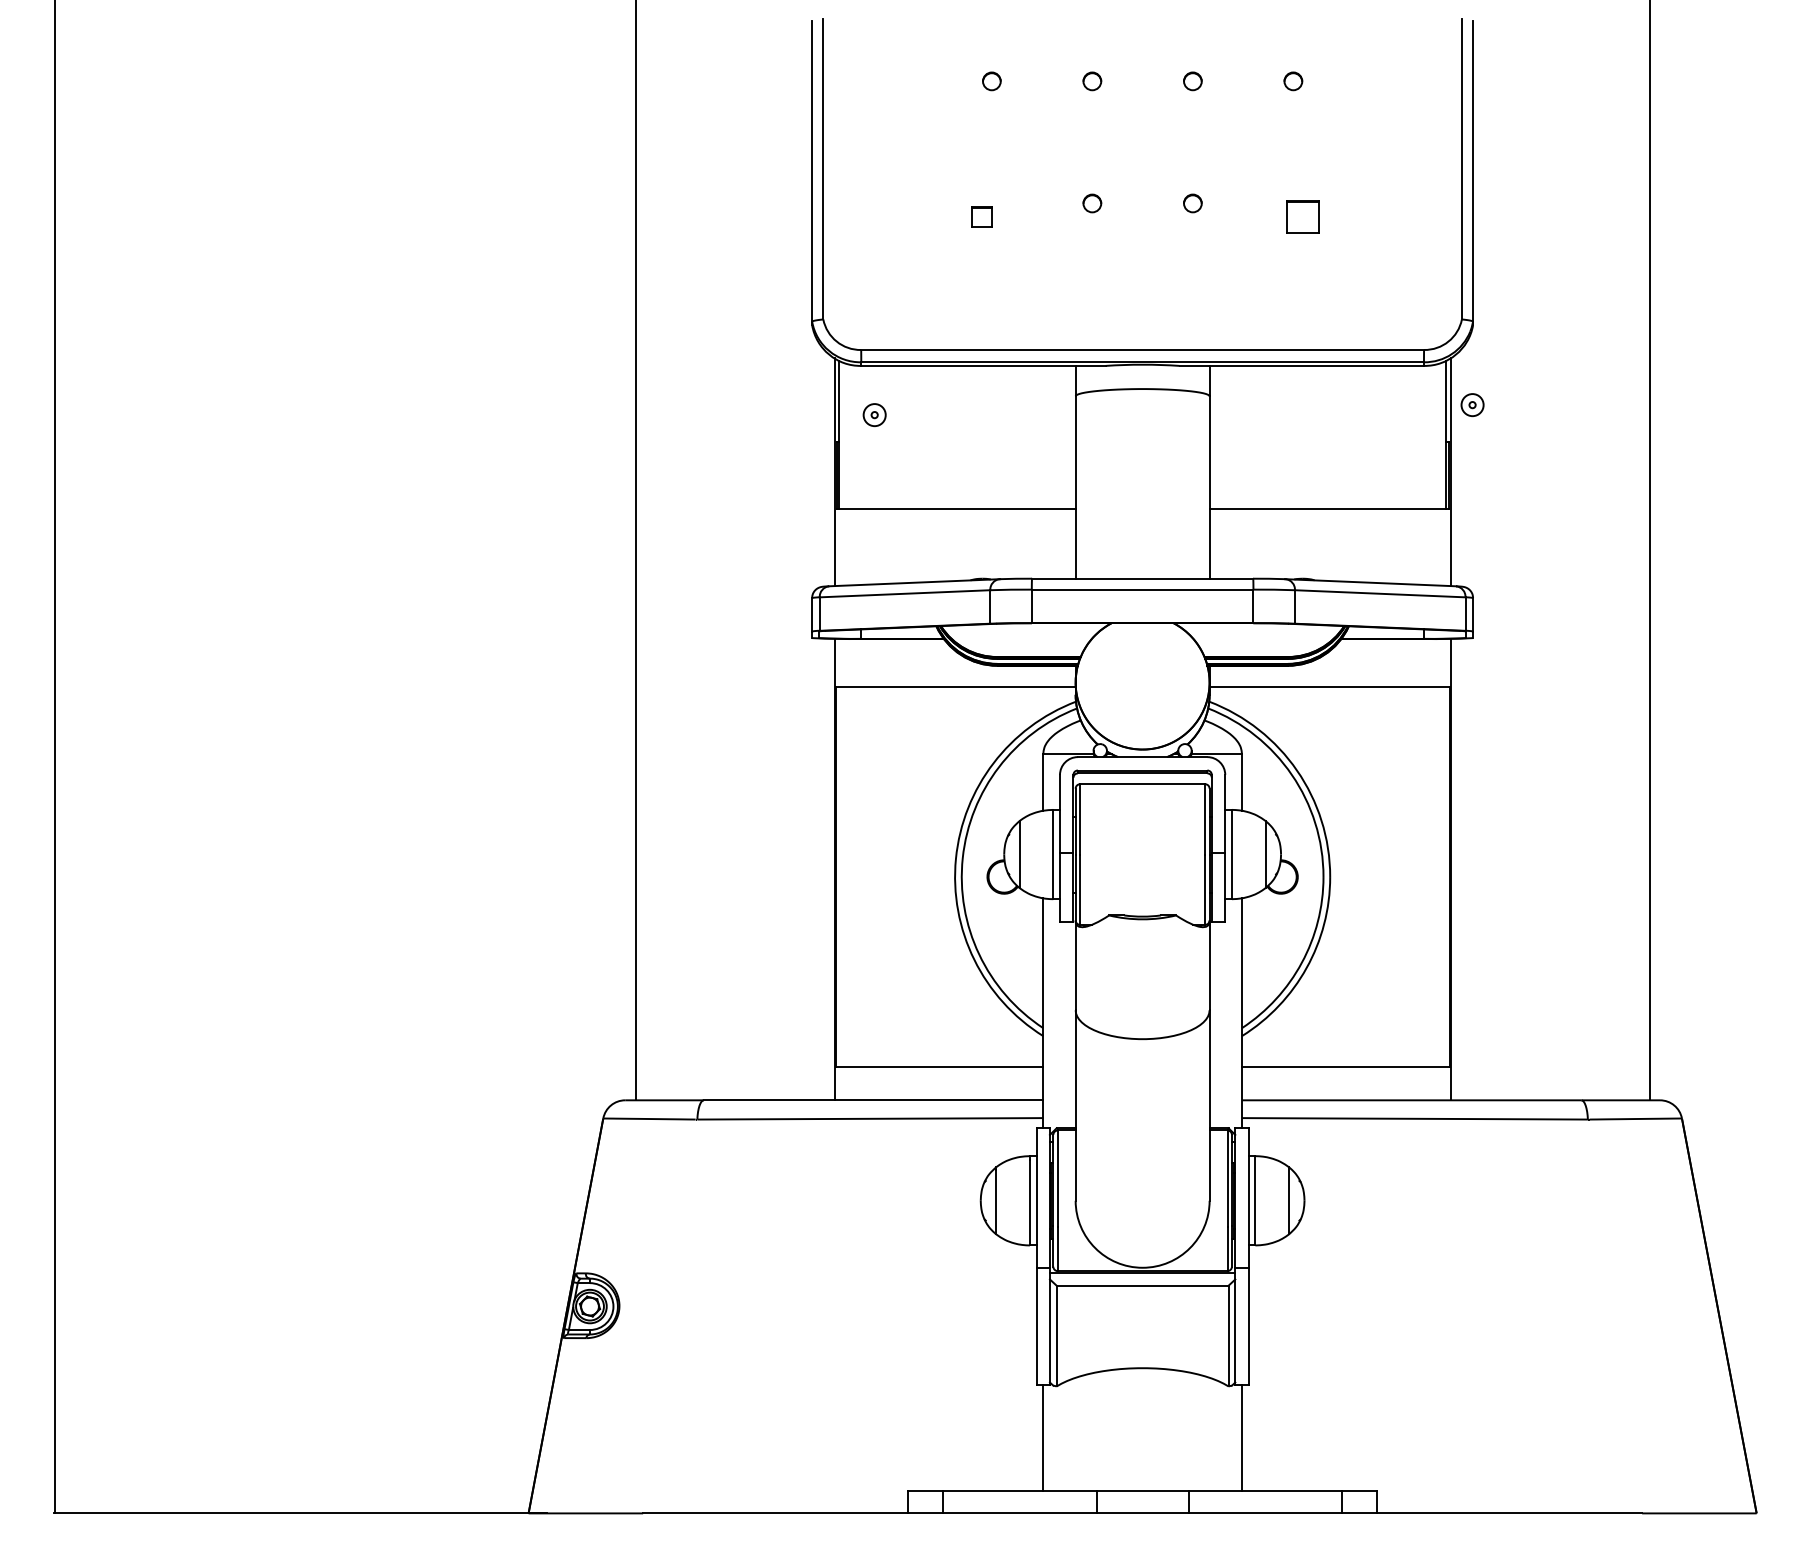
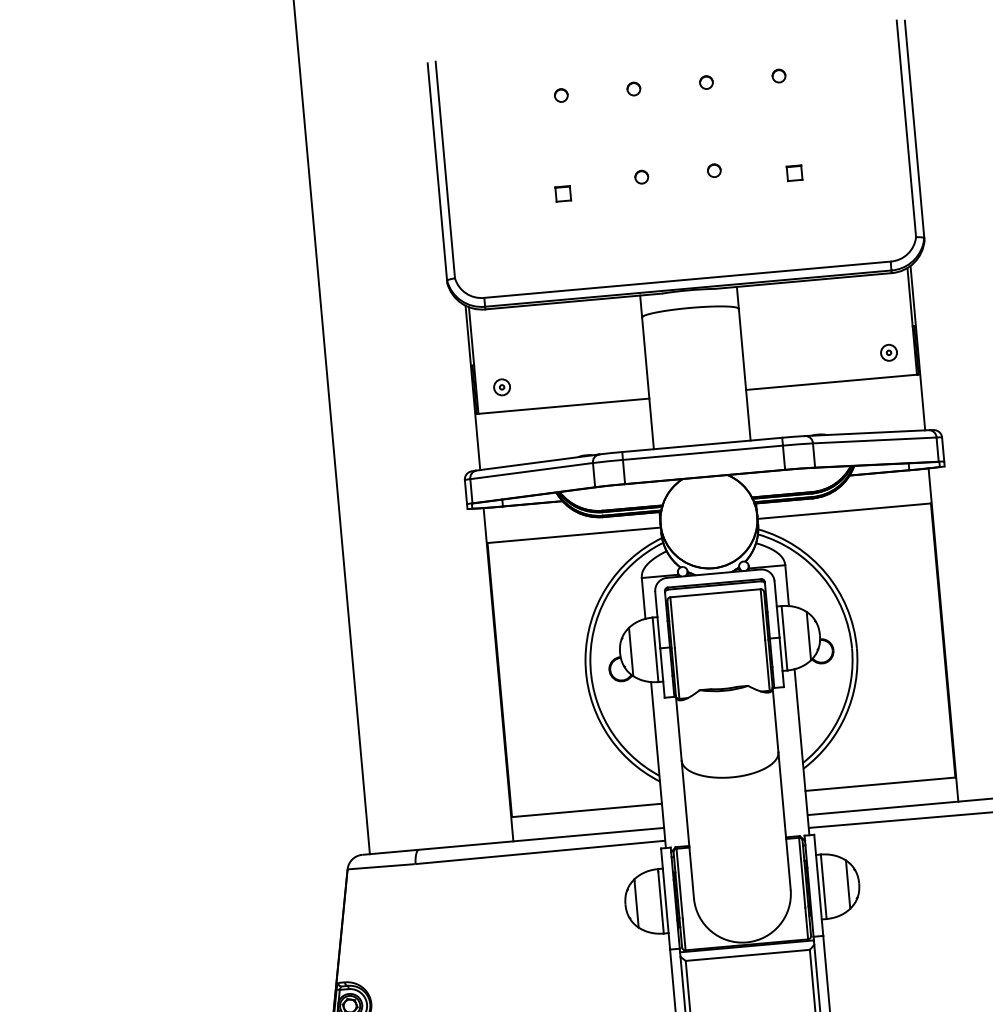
part: (1302, 216) -> (794, 173), size x0.62
part: (1472, 405) -> (889, 353), moved
part: (874, 415) -> (501, 387), moved

